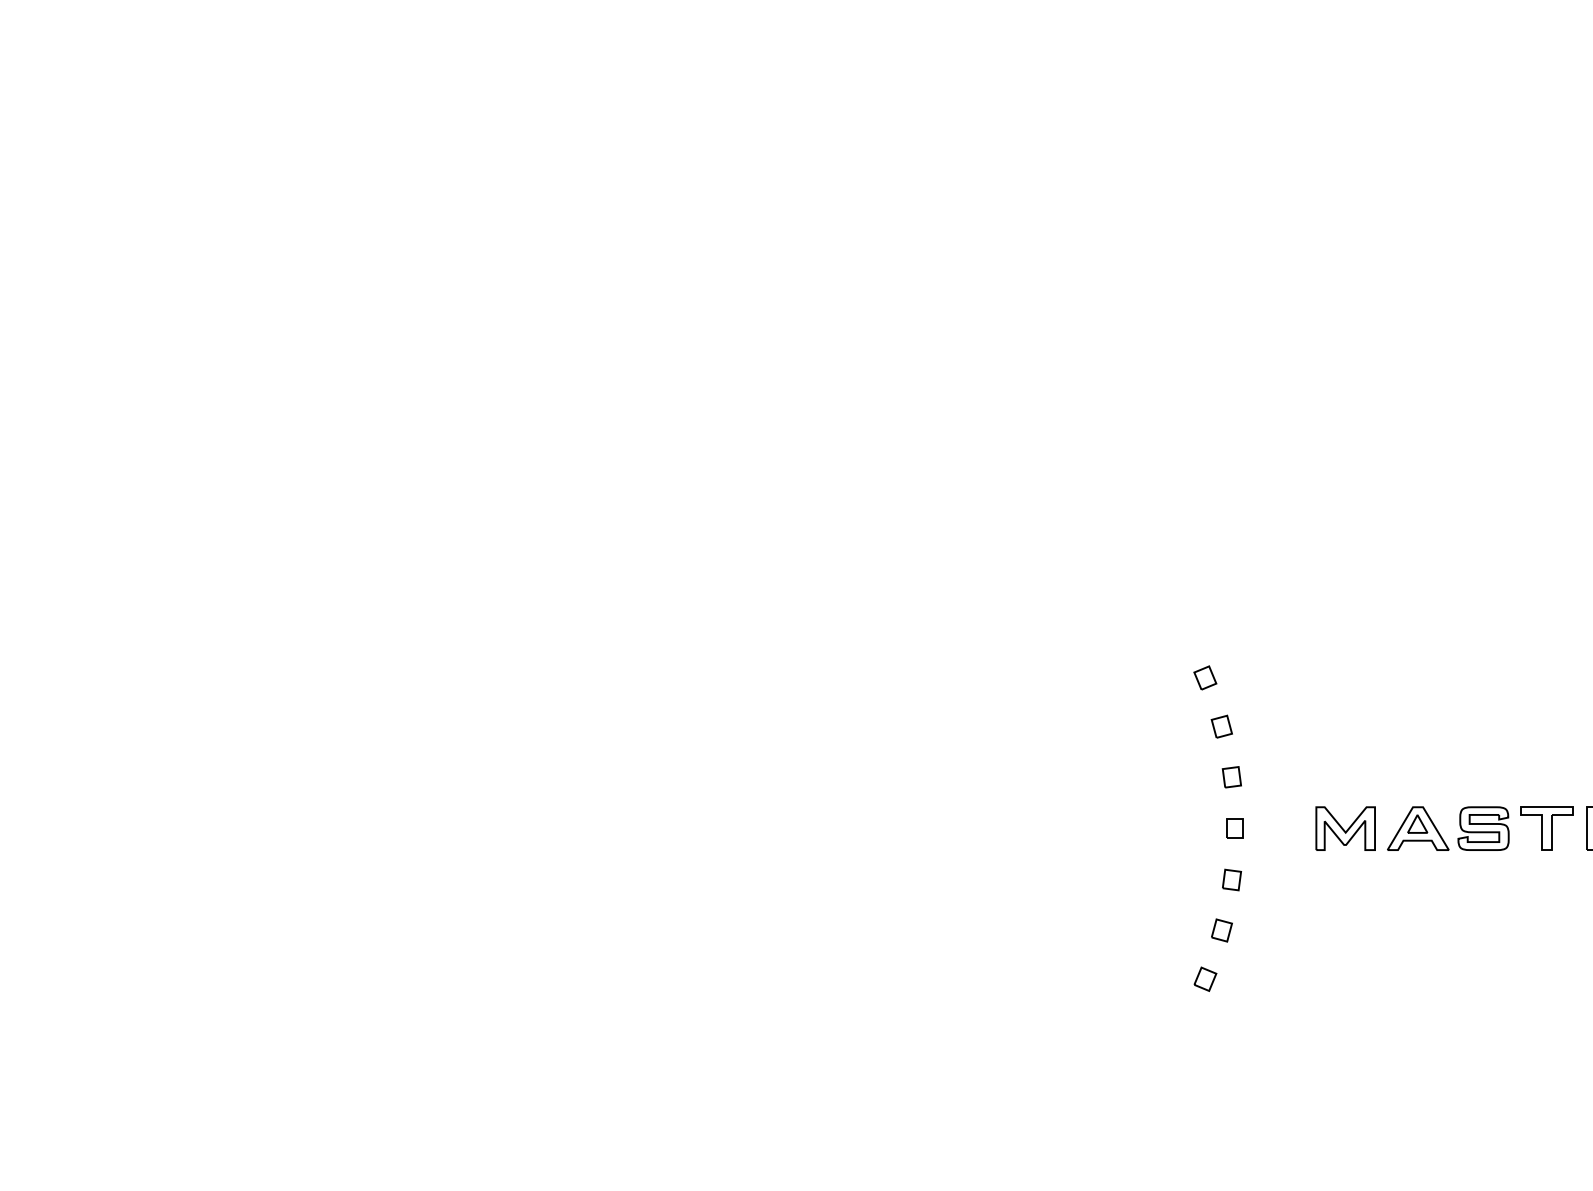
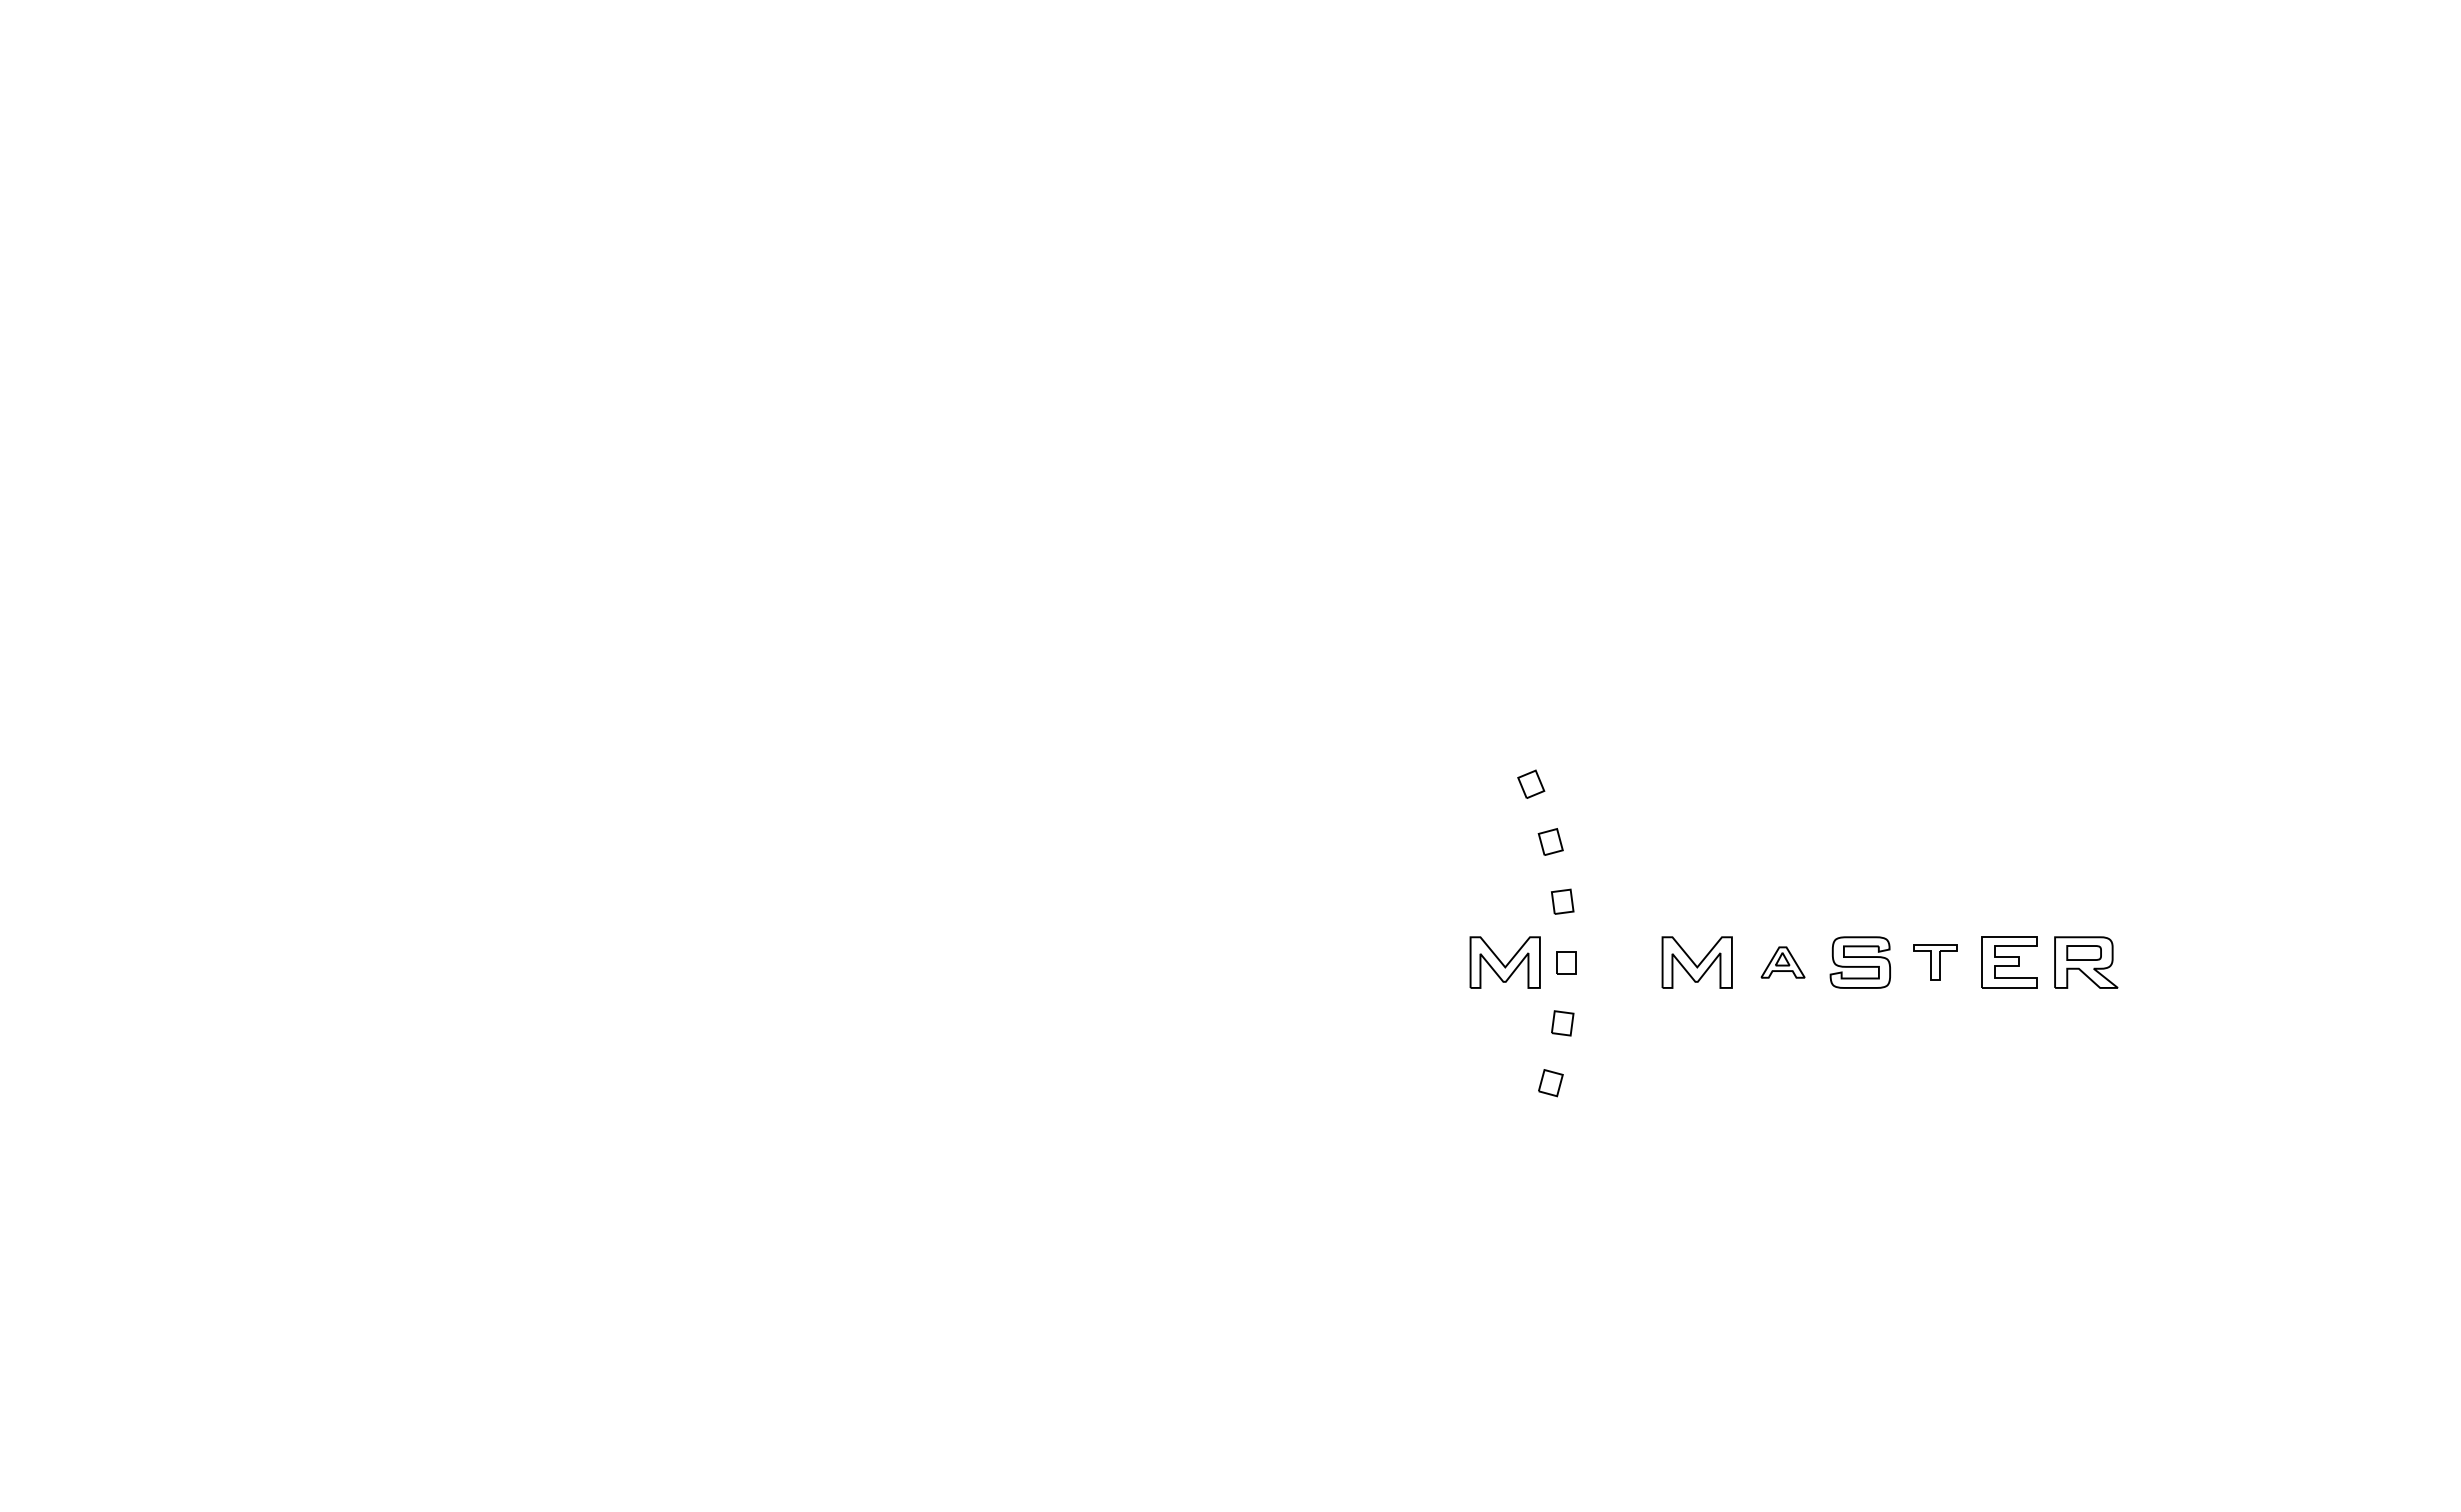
part: (1182, 828) -> (1504, 962), added
part: (1417, 828) -> (1782, 962), size x0.6
part: (1547, 828) -> (1935, 962), size x0.7
part: (1205, 979) -> (1531, 1140), removed

